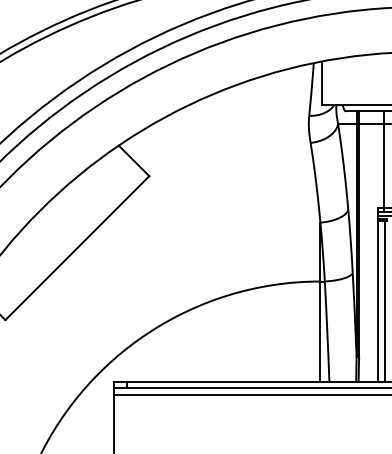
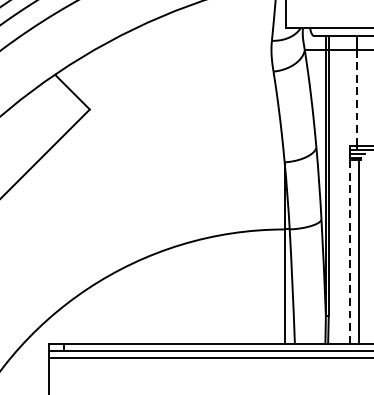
line: (384, 165) -> (357, 97), solid -> dashed
line: (377, 301) -> (349, 252), solid -> dashed

